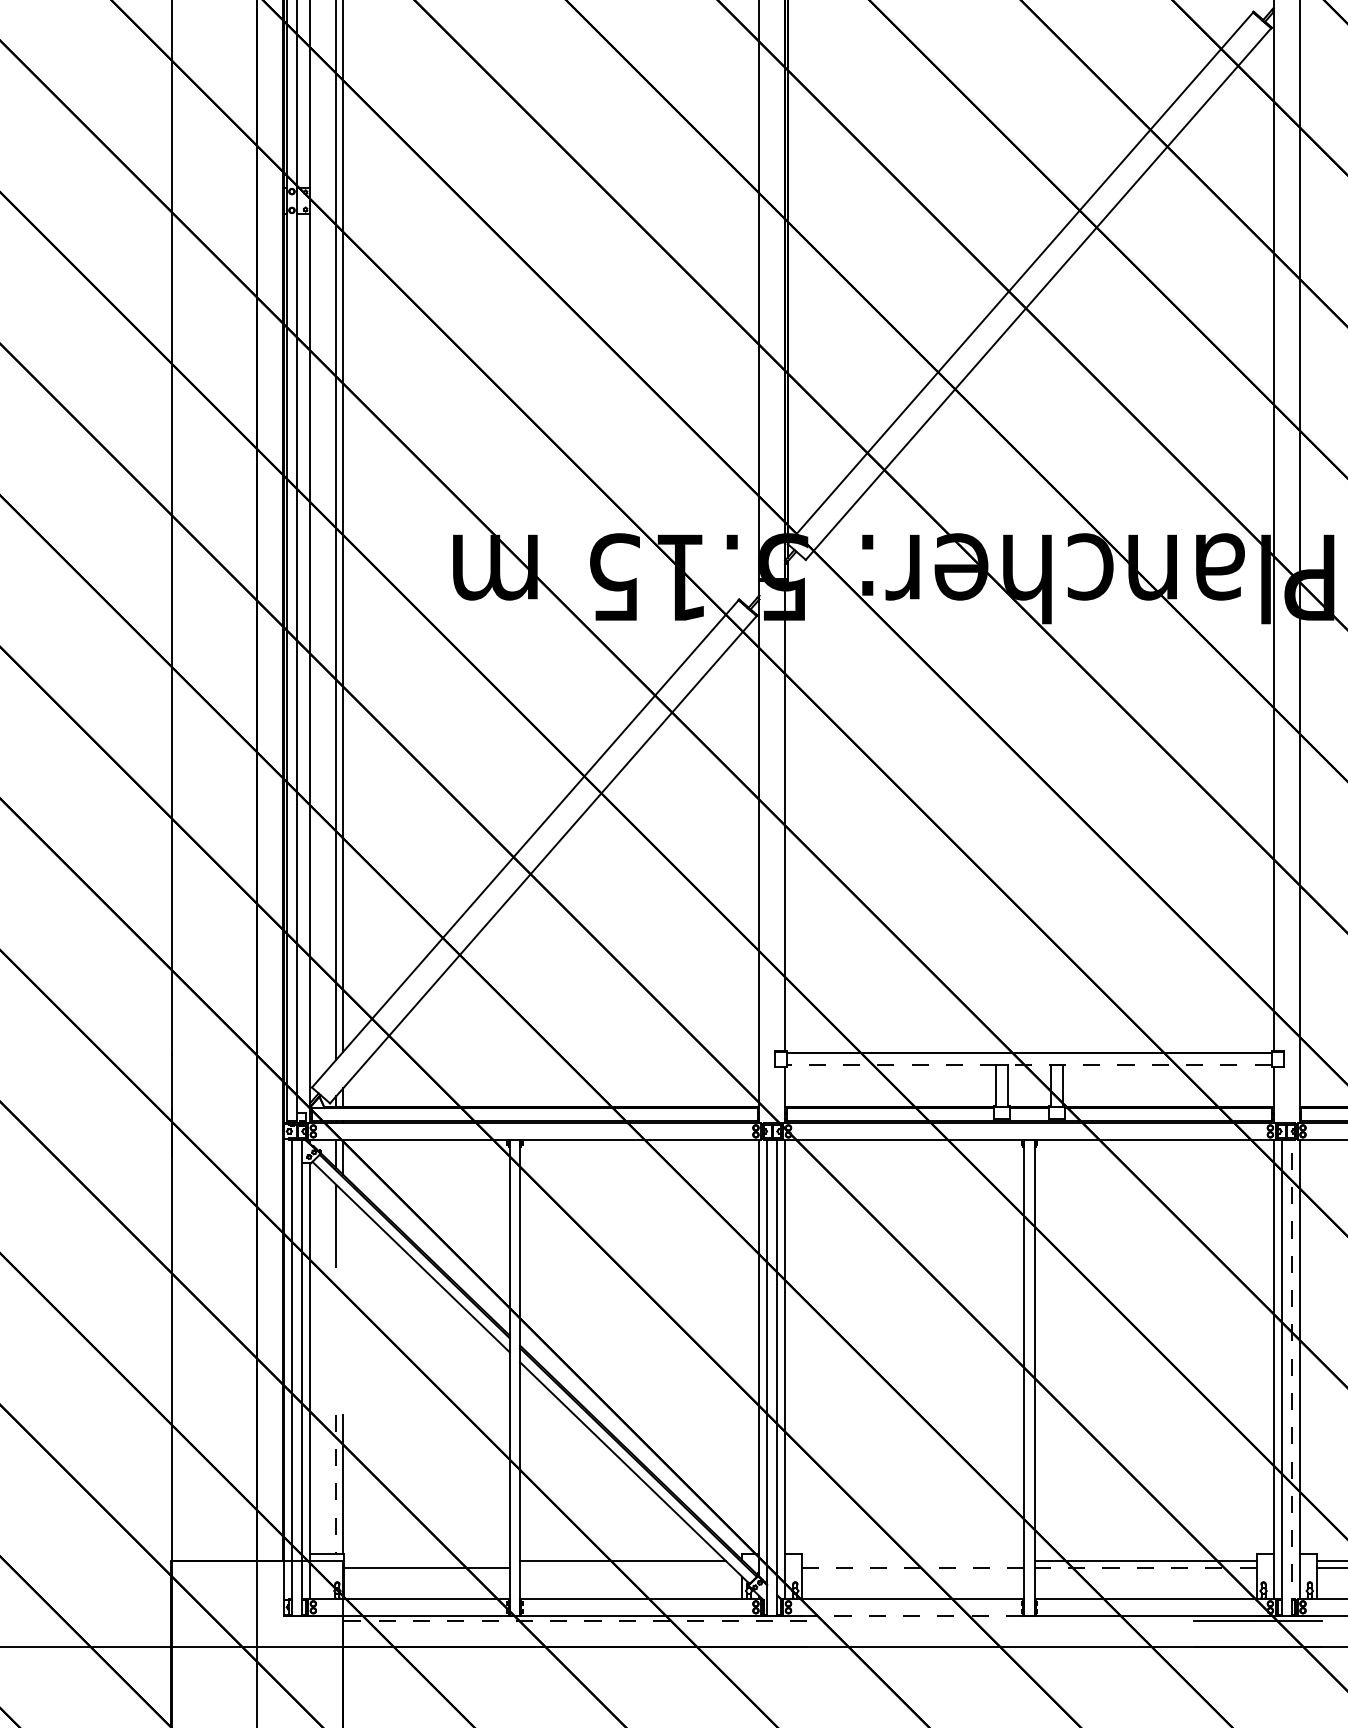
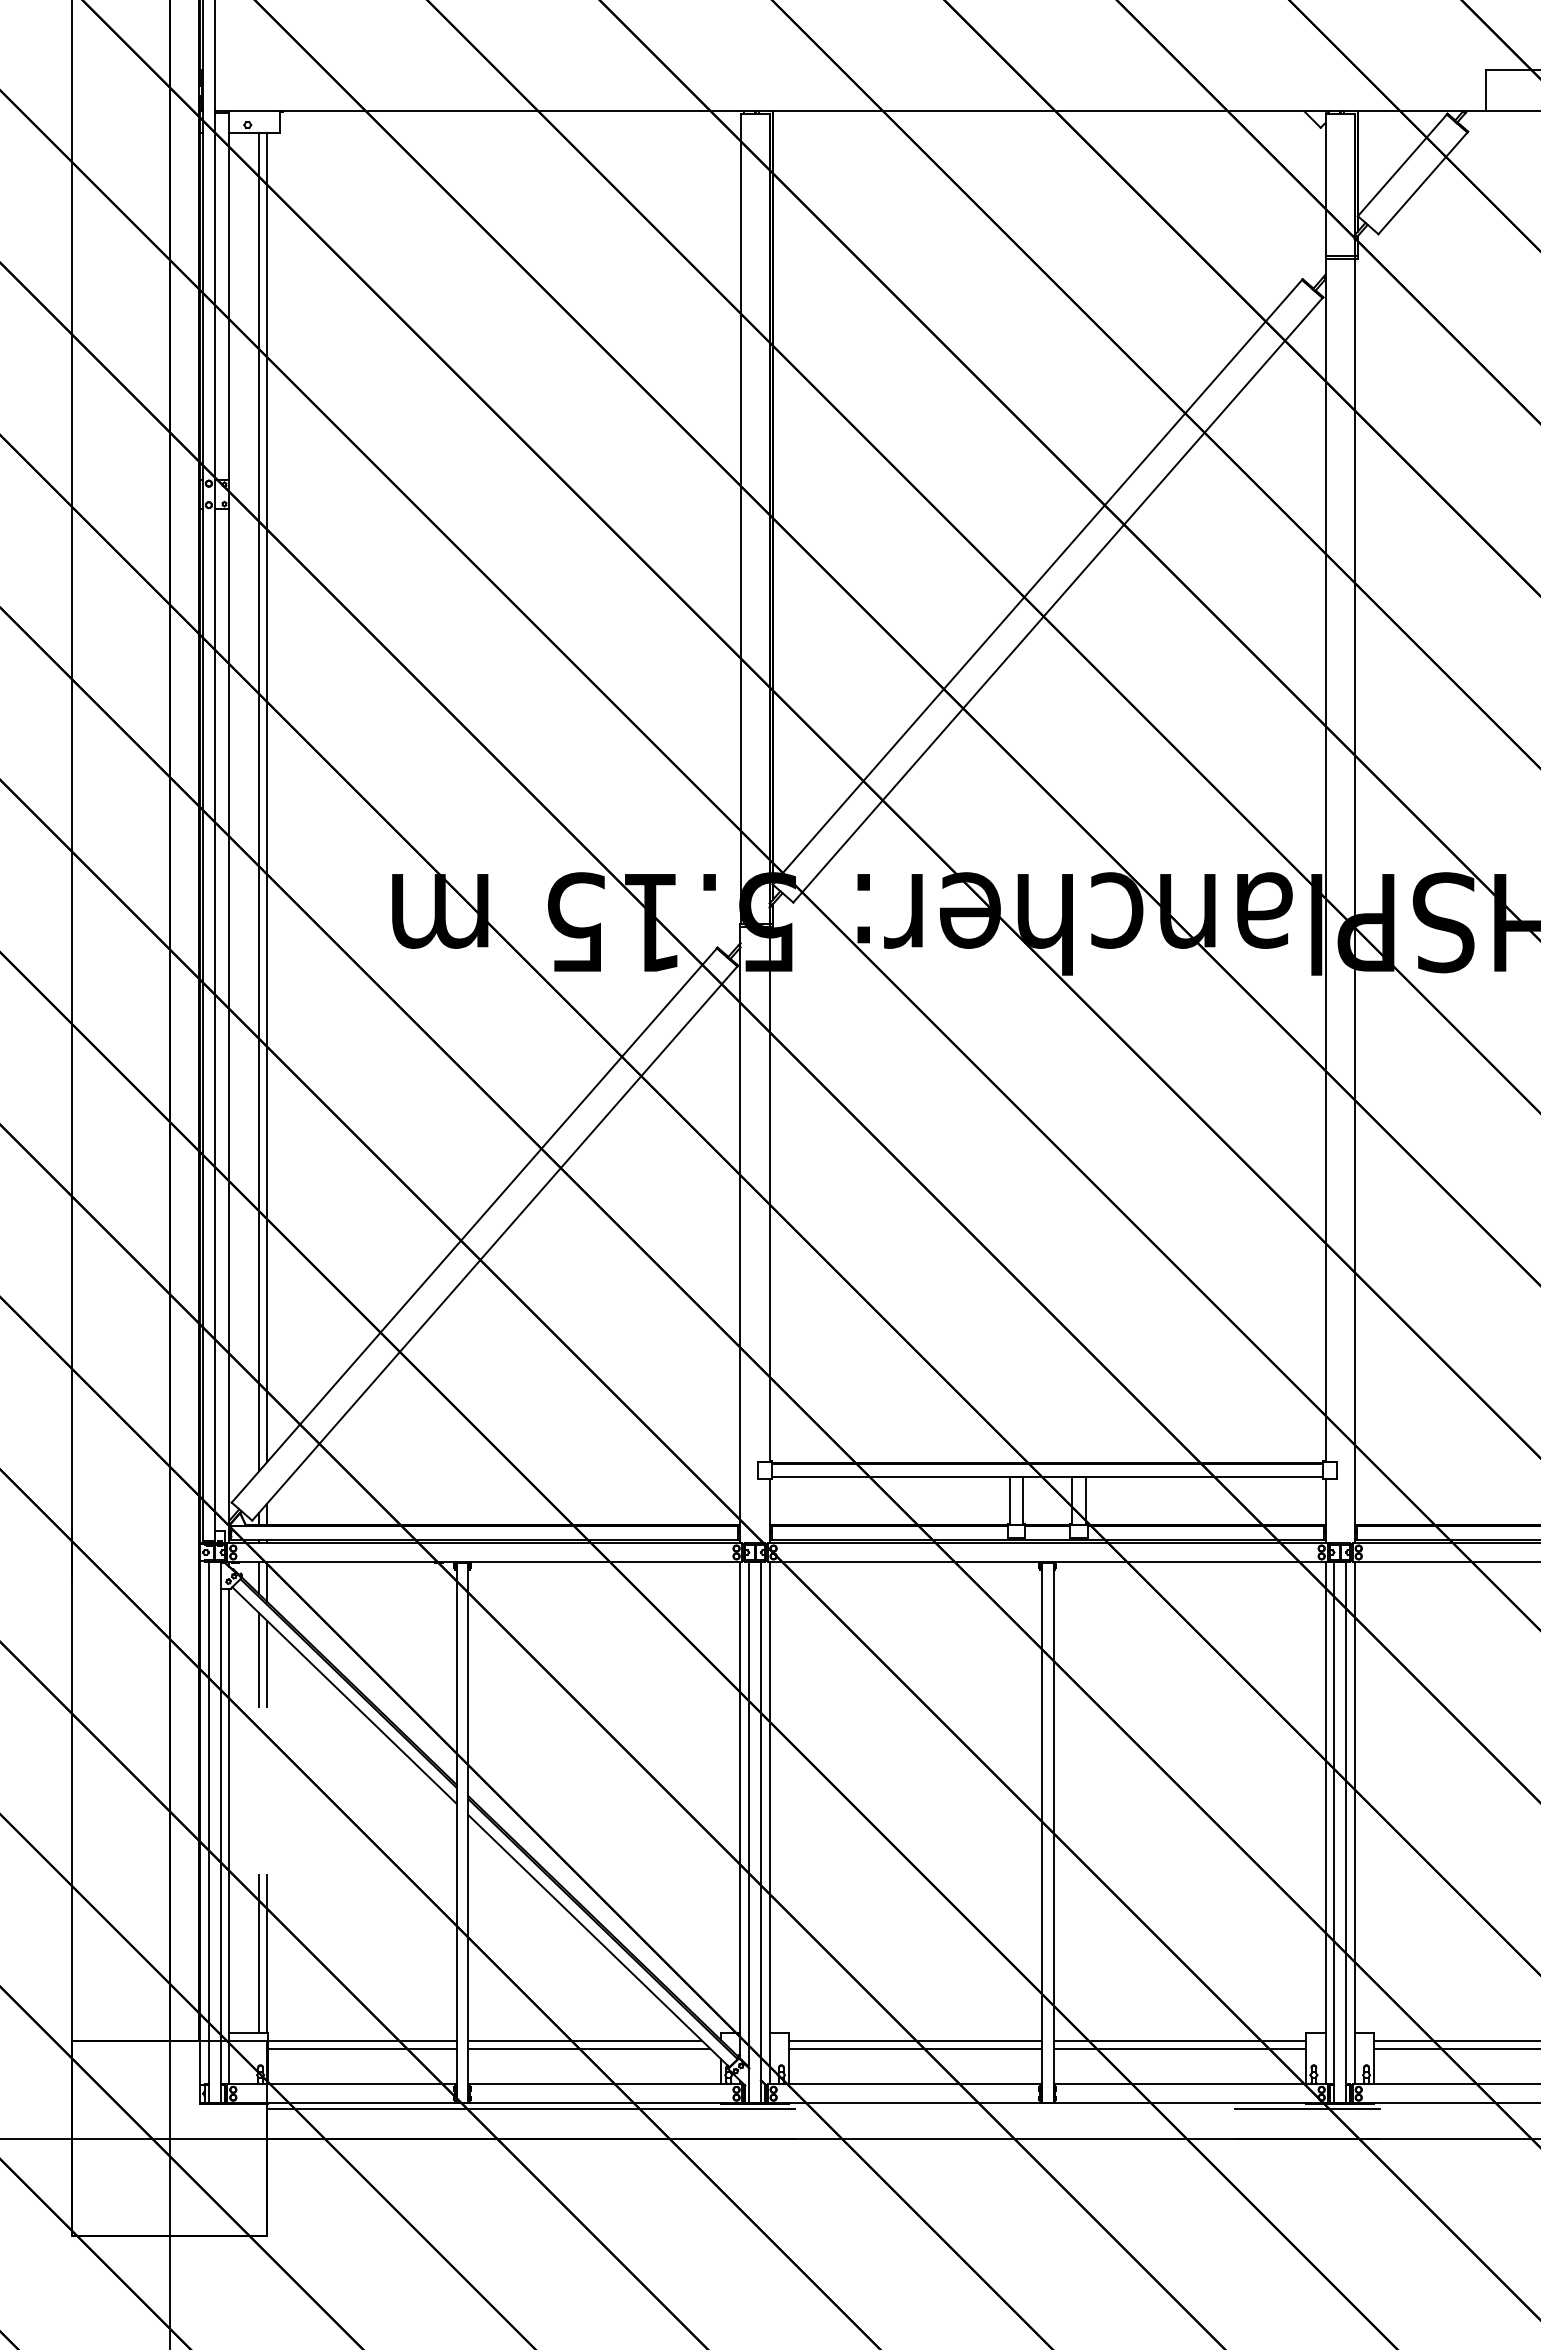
line: (1029, 1065) -> (1047, 1477), dashed -> solid
line: (343, 1228) -> (267, 1663), added
line: (1292, 1377) -> (1346, 1832), dashed -> solid
line: (336, 1484) -> (259, 1954), dashed -> solid
line: (426, 1561) -> (362, 2041), added
line: (913, 1561) -> (915, 2041), added
line: (626, 1567) -> (589, 2048), added
line: (913, 1567) -> (915, 2048), dashed -> solid
line: (1145, 1567) -> (1179, 2048), dashed -> solid
line: (902, 1615) -> (903, 2103), dashed -> solid
line: (575, 1621) -> (531, 2109), dashed -> solid

